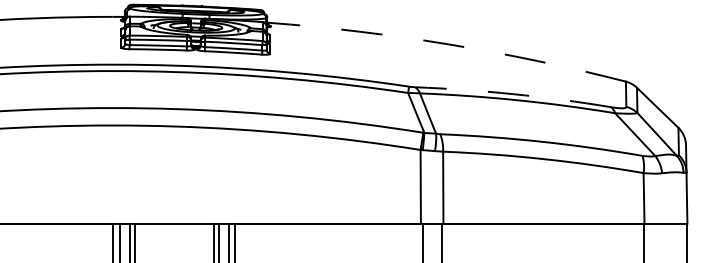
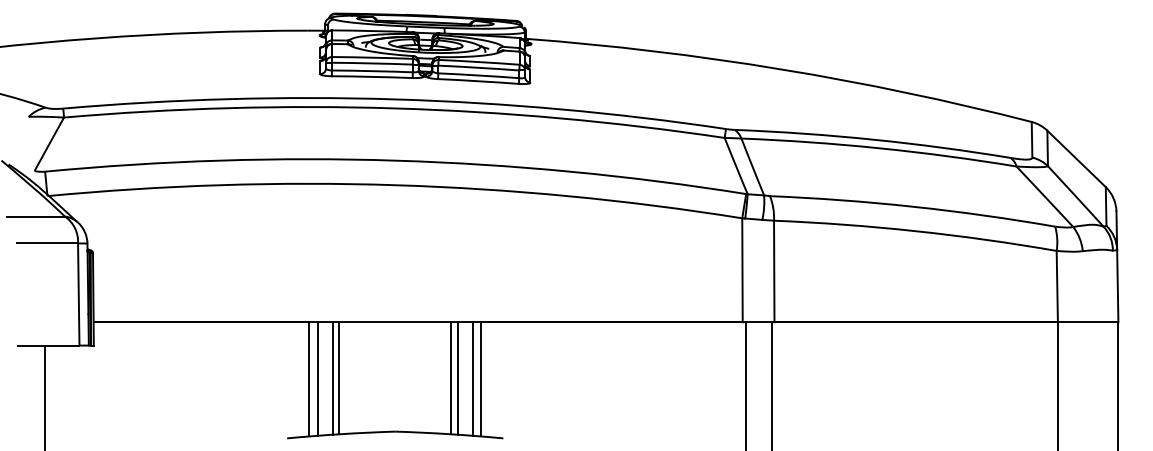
arc: (448, 44) -> (781, 69), dashed -> solid
arc: (513, 94) -> (873, 139), dashed -> solid

